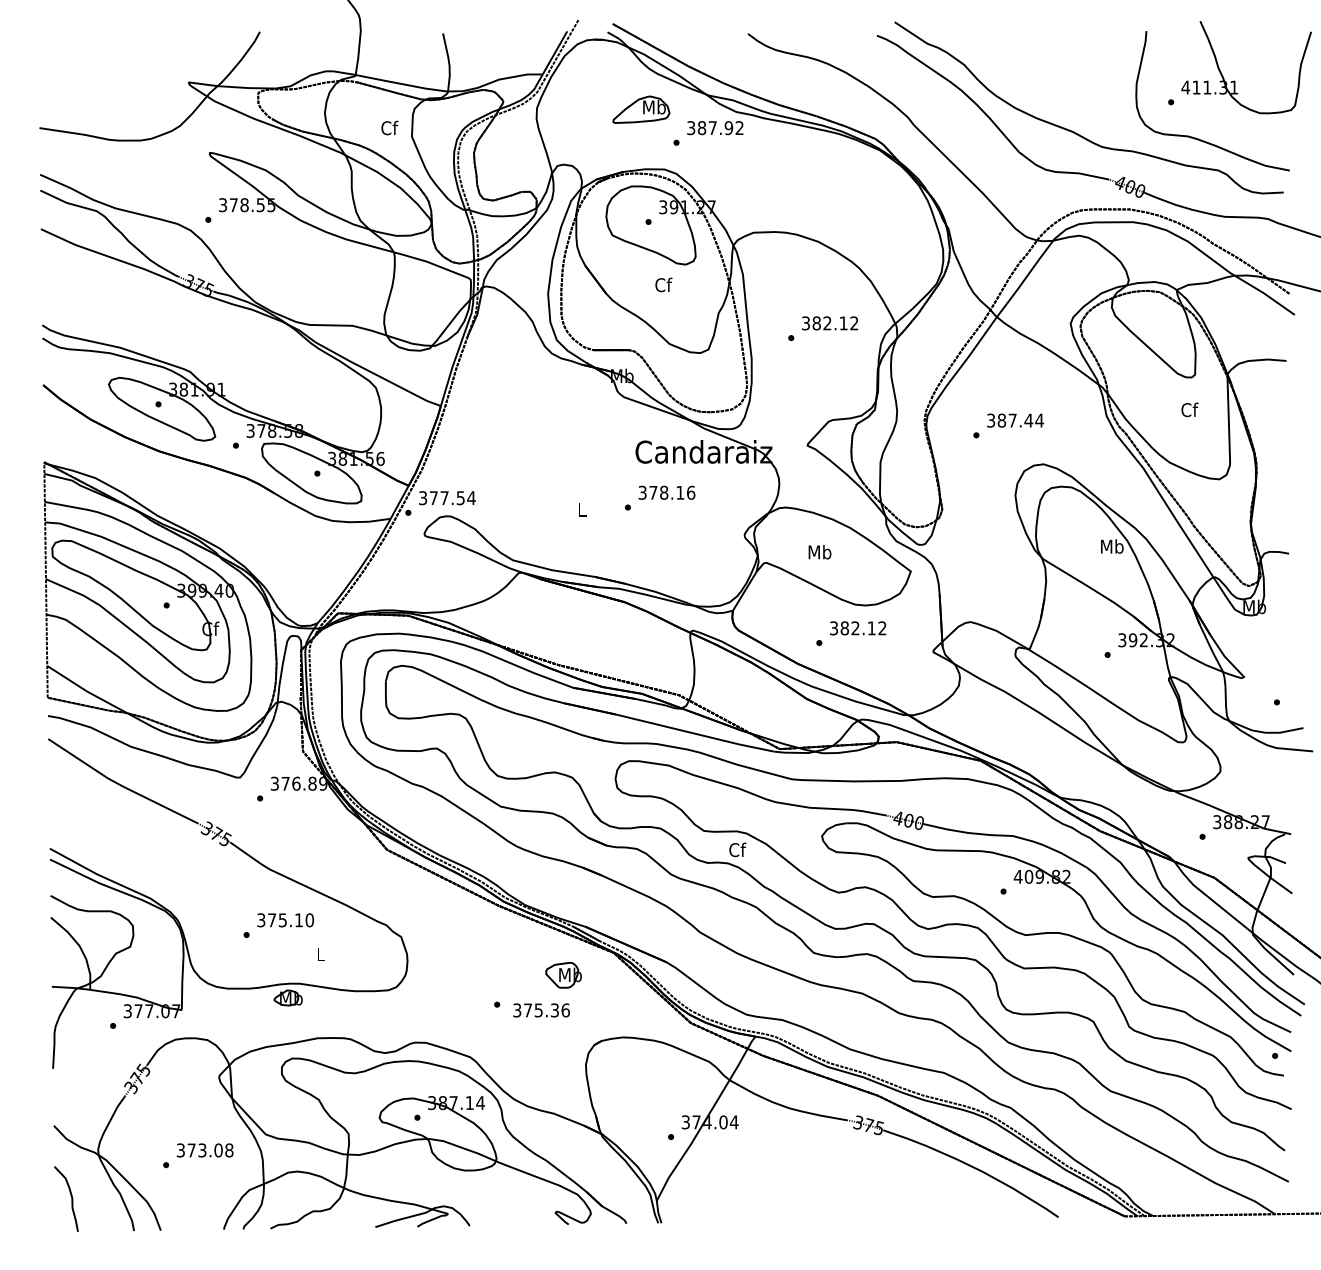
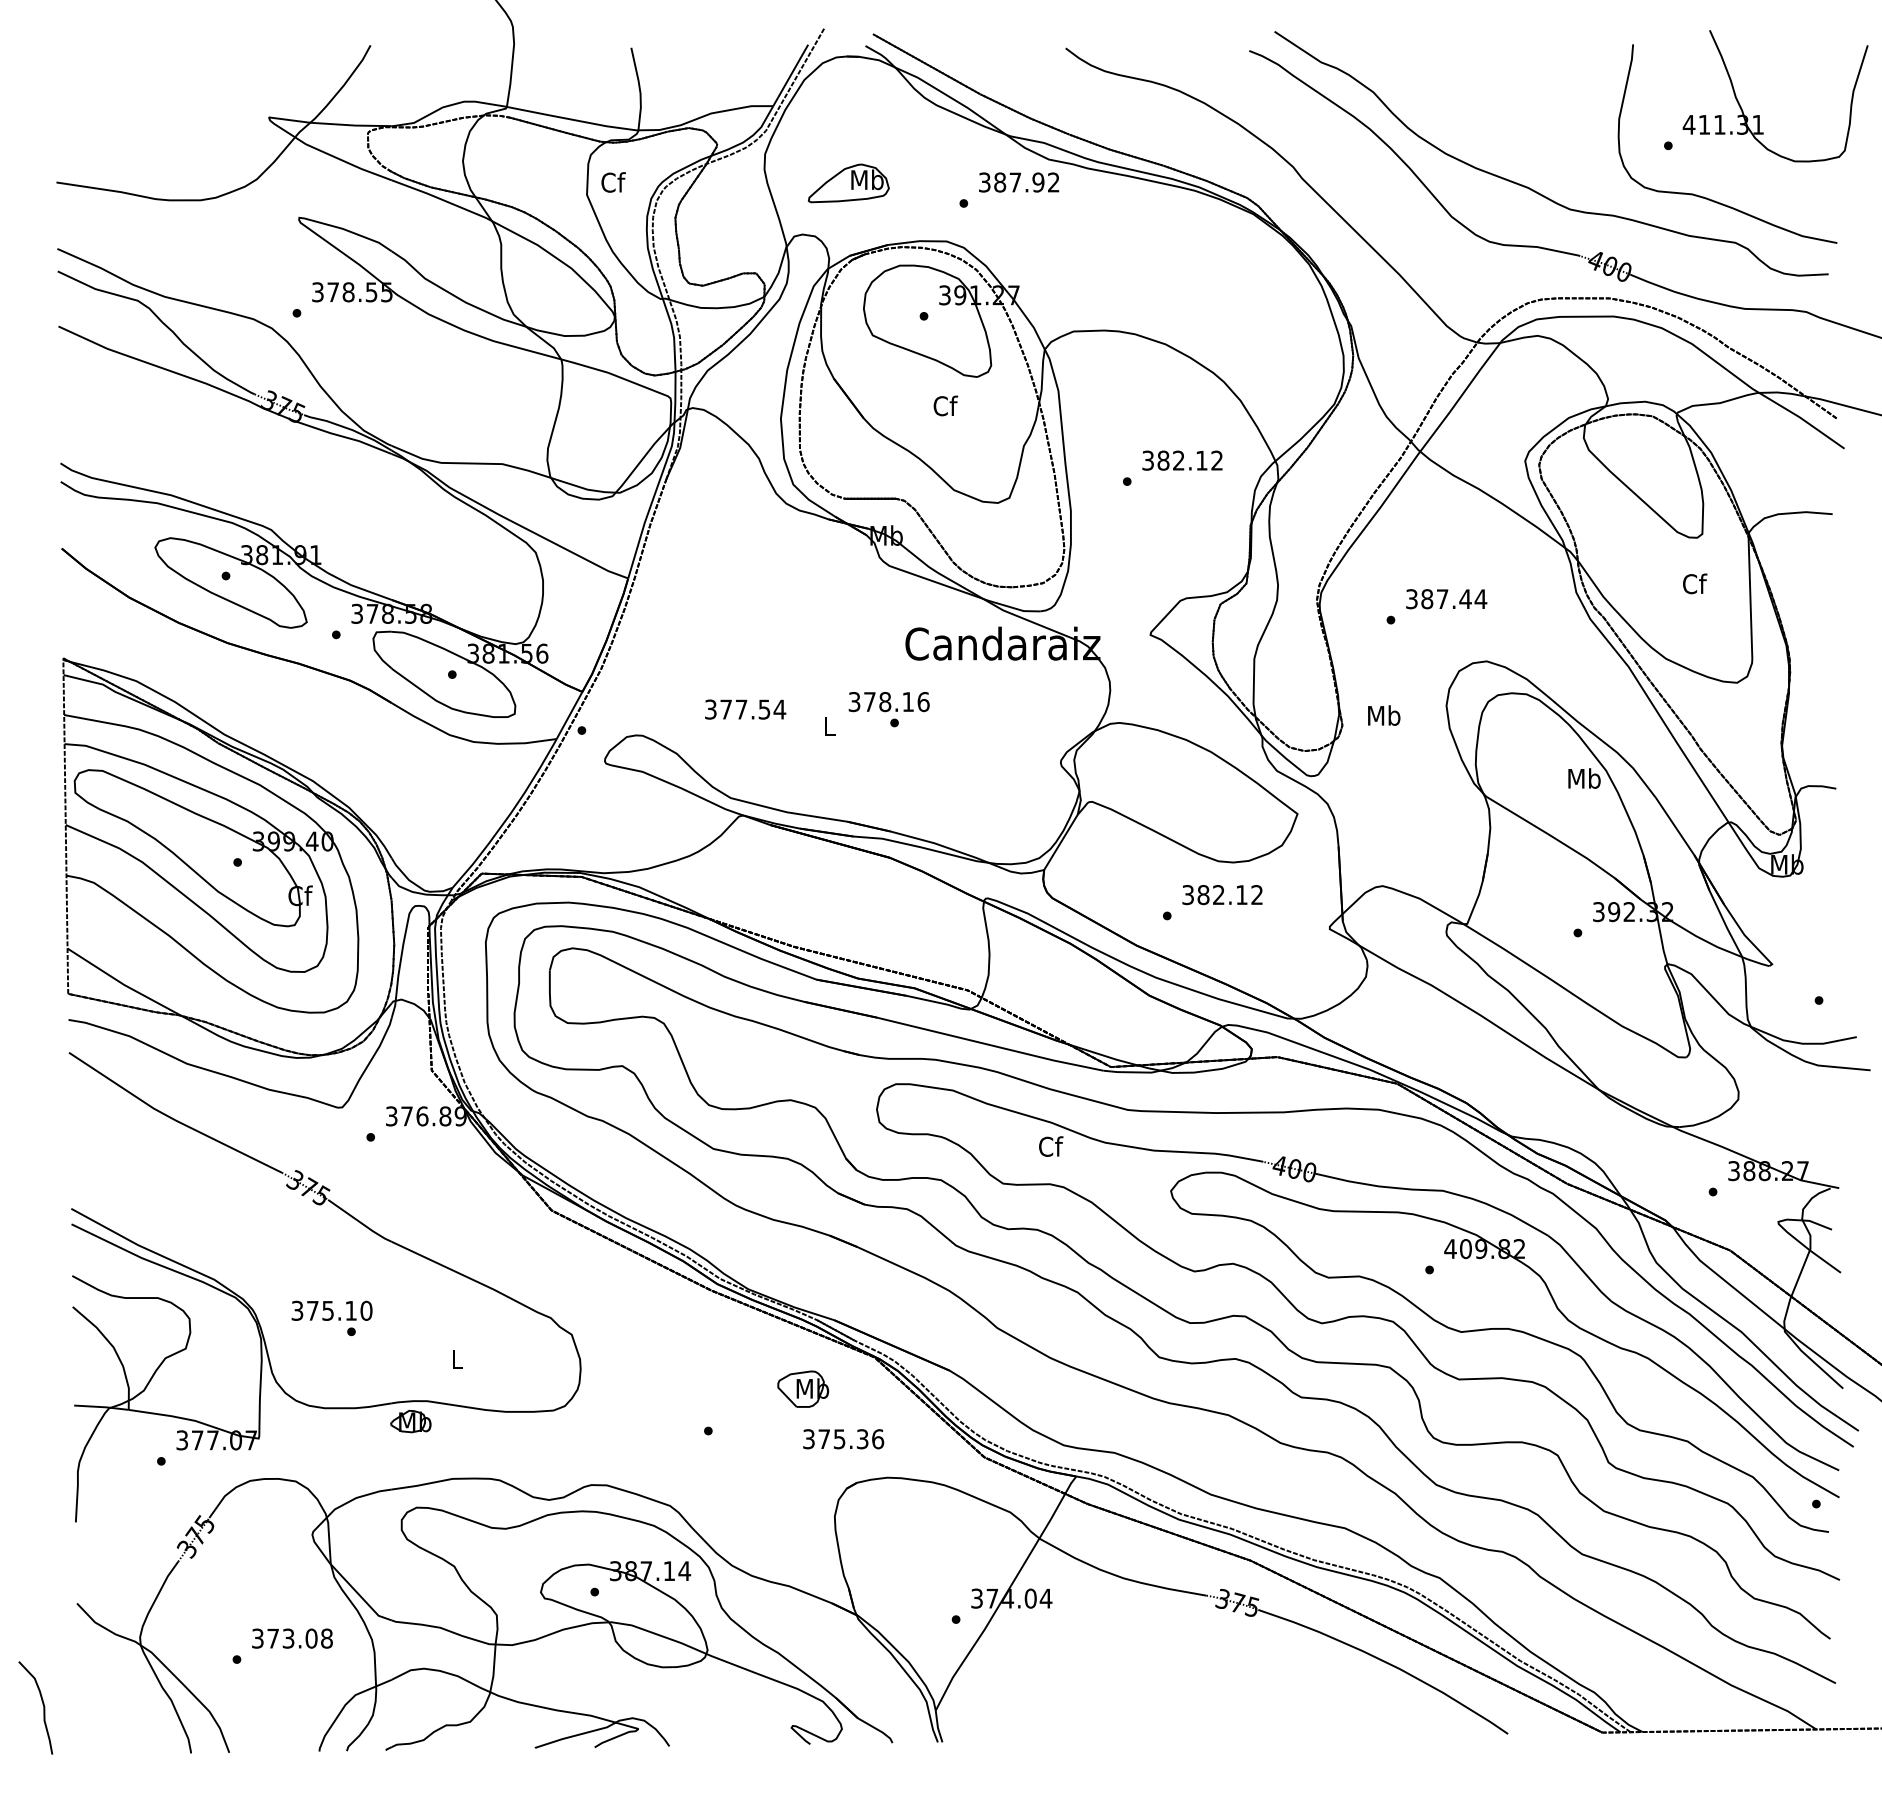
part: (641, 109) -> (848, 183), moved
text: (389, 128) -> (613, 182), moved
text: (666, 493) -> (888, 702), moved
text: (447, 498) -> (745, 709), moved
text: (820, 552) -> (1384, 715), moved
text: (738, 849) -> (1051, 1146), moved
text: (285, 920) -> (331, 1310), moved
text: (541, 1010) -> (843, 1439), moved
curve: (71, 1196) -> (42, 1704), moved

